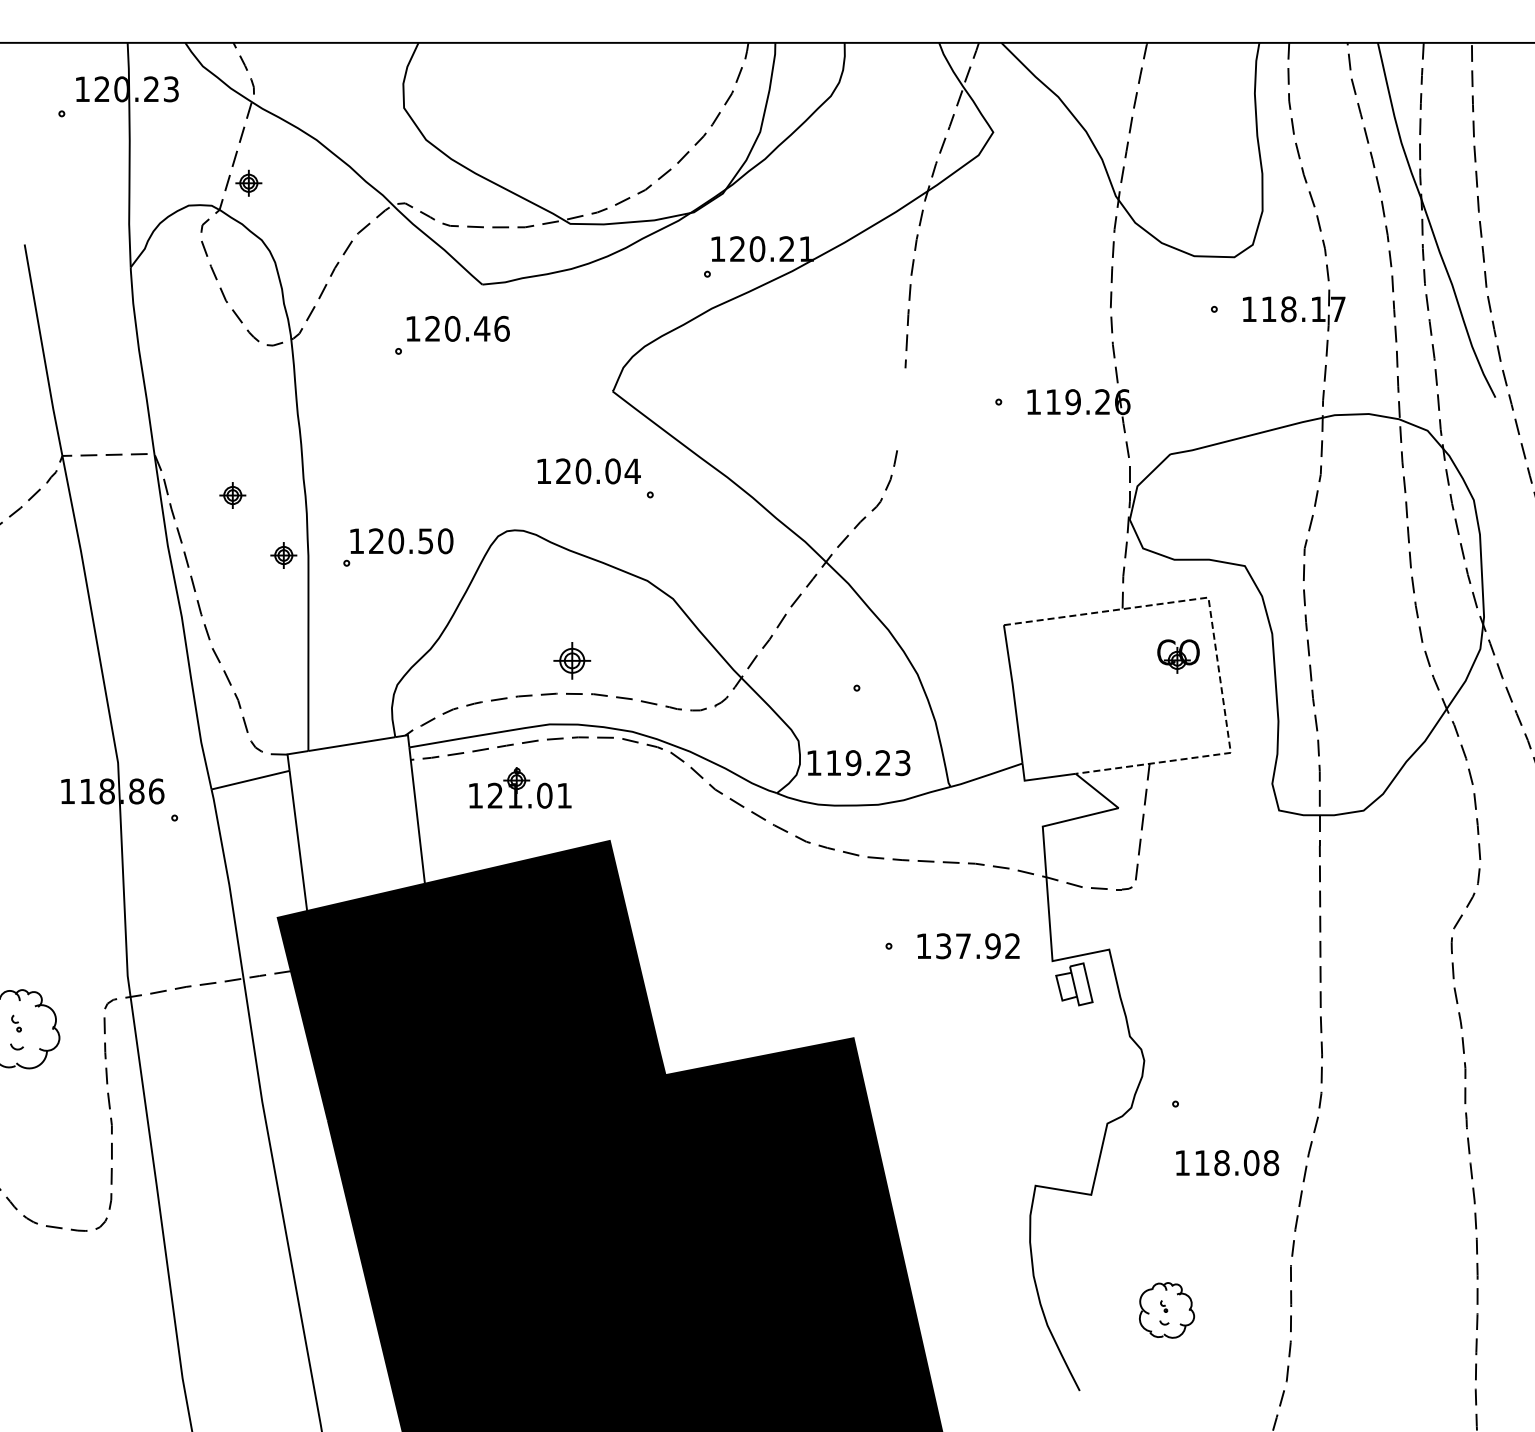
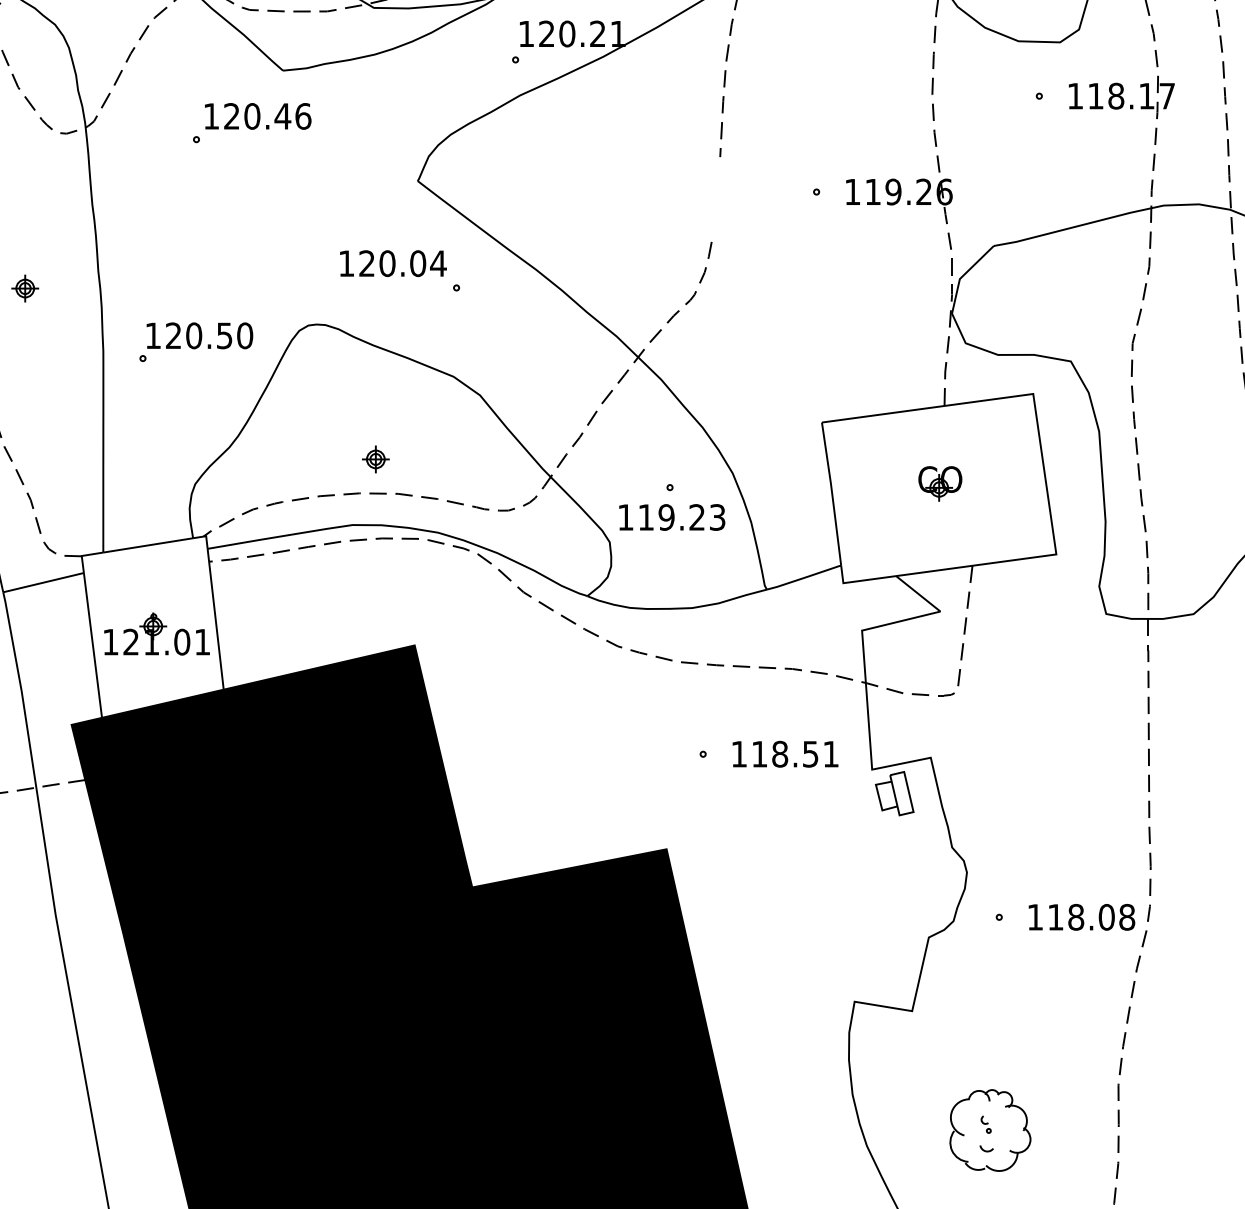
part: (283, 555) -> (77, 350), removed
line: (1216, 650) -> (1041, 448), dashed -> solid
part: (1178, 656) -> (940, 483), moved
part: (571, 660) -> (375, 459), size x0.71
text: (858, 763) -> (671, 517), moved
part: (520, 787) -> (157, 633), moved
text: (977, 946) -> (794, 754), 137.92 -> 118.51
text: (1227, 1163) -> (1081, 917), moved
part: (1166, 1310) -> (989, 1130), size x1.43

